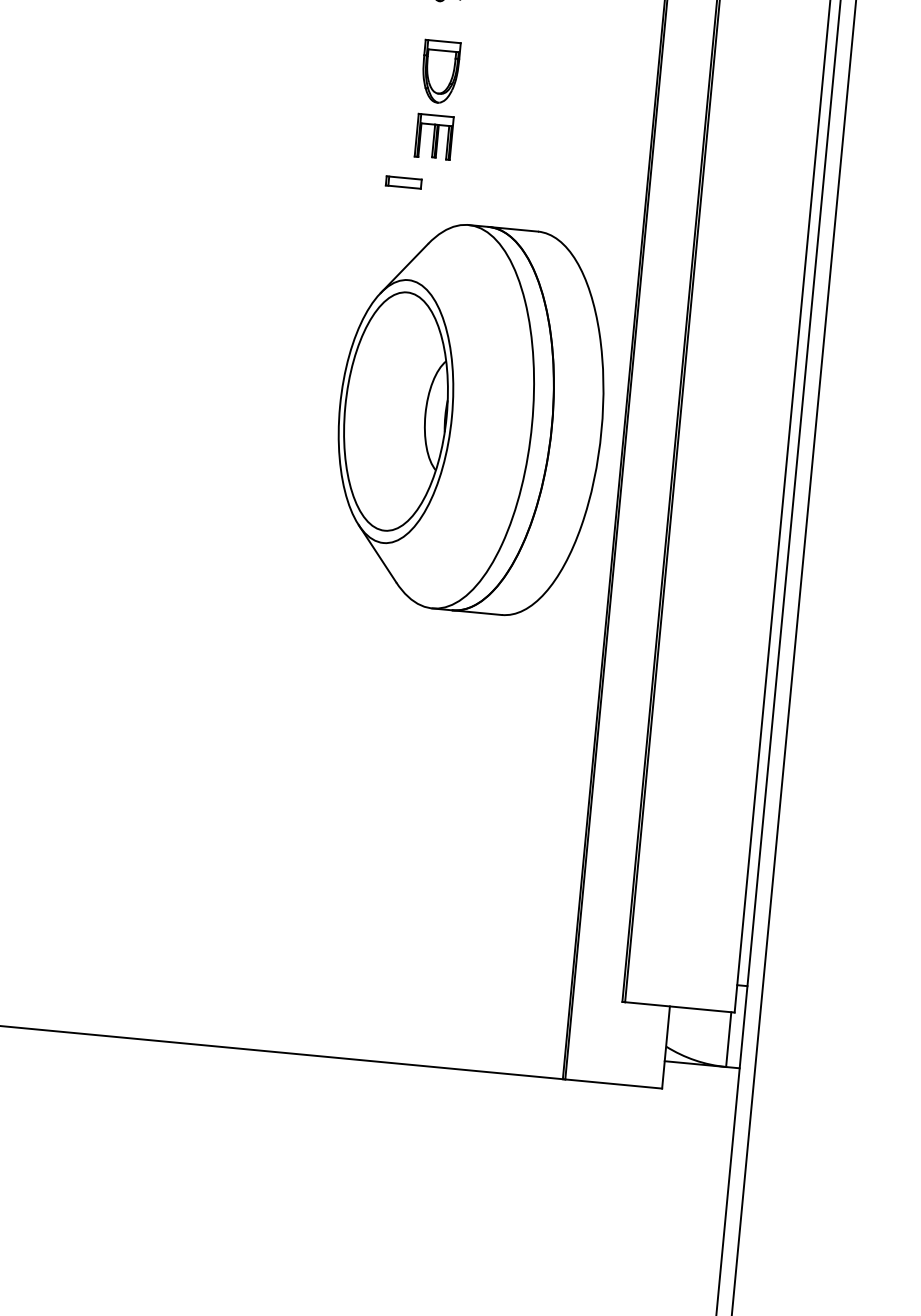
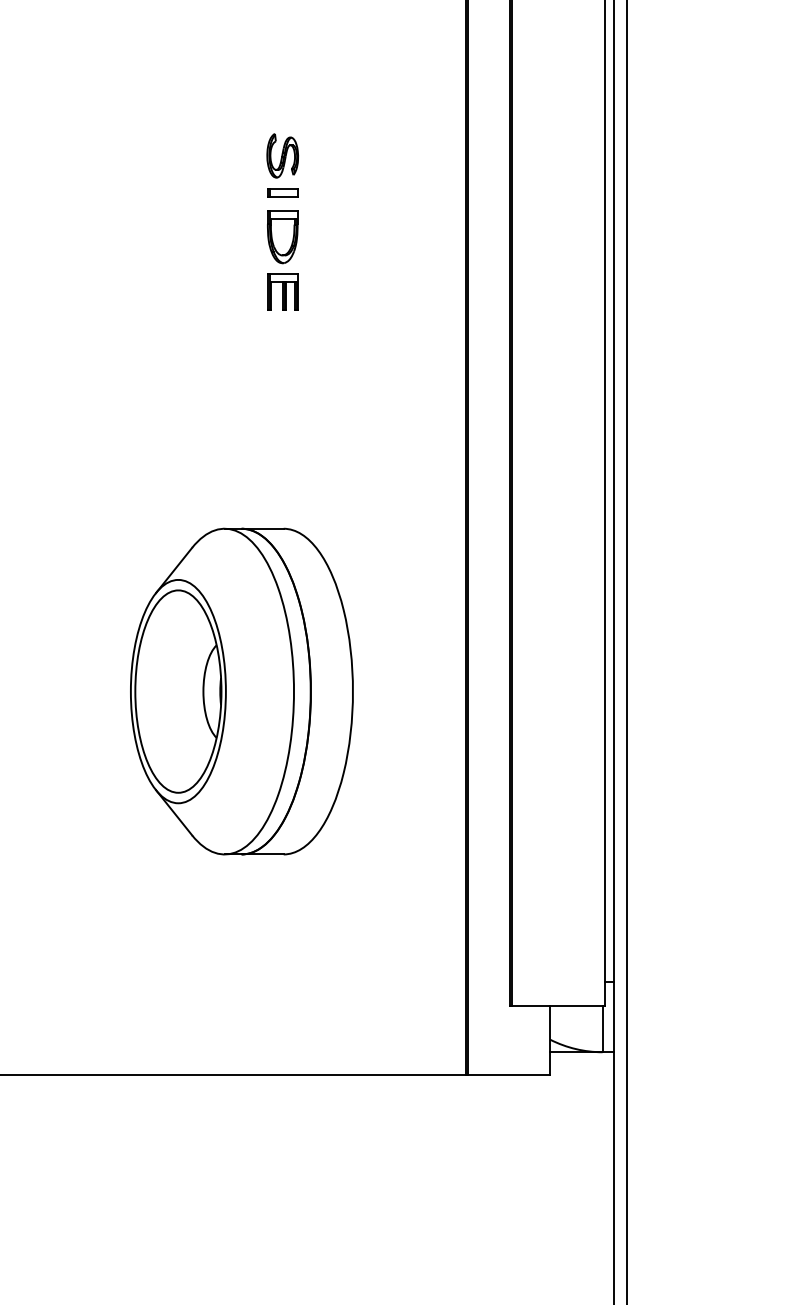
part: (403, 181) -> (282, 192), moved
part: (470, 418) -> (241, 691), moved

